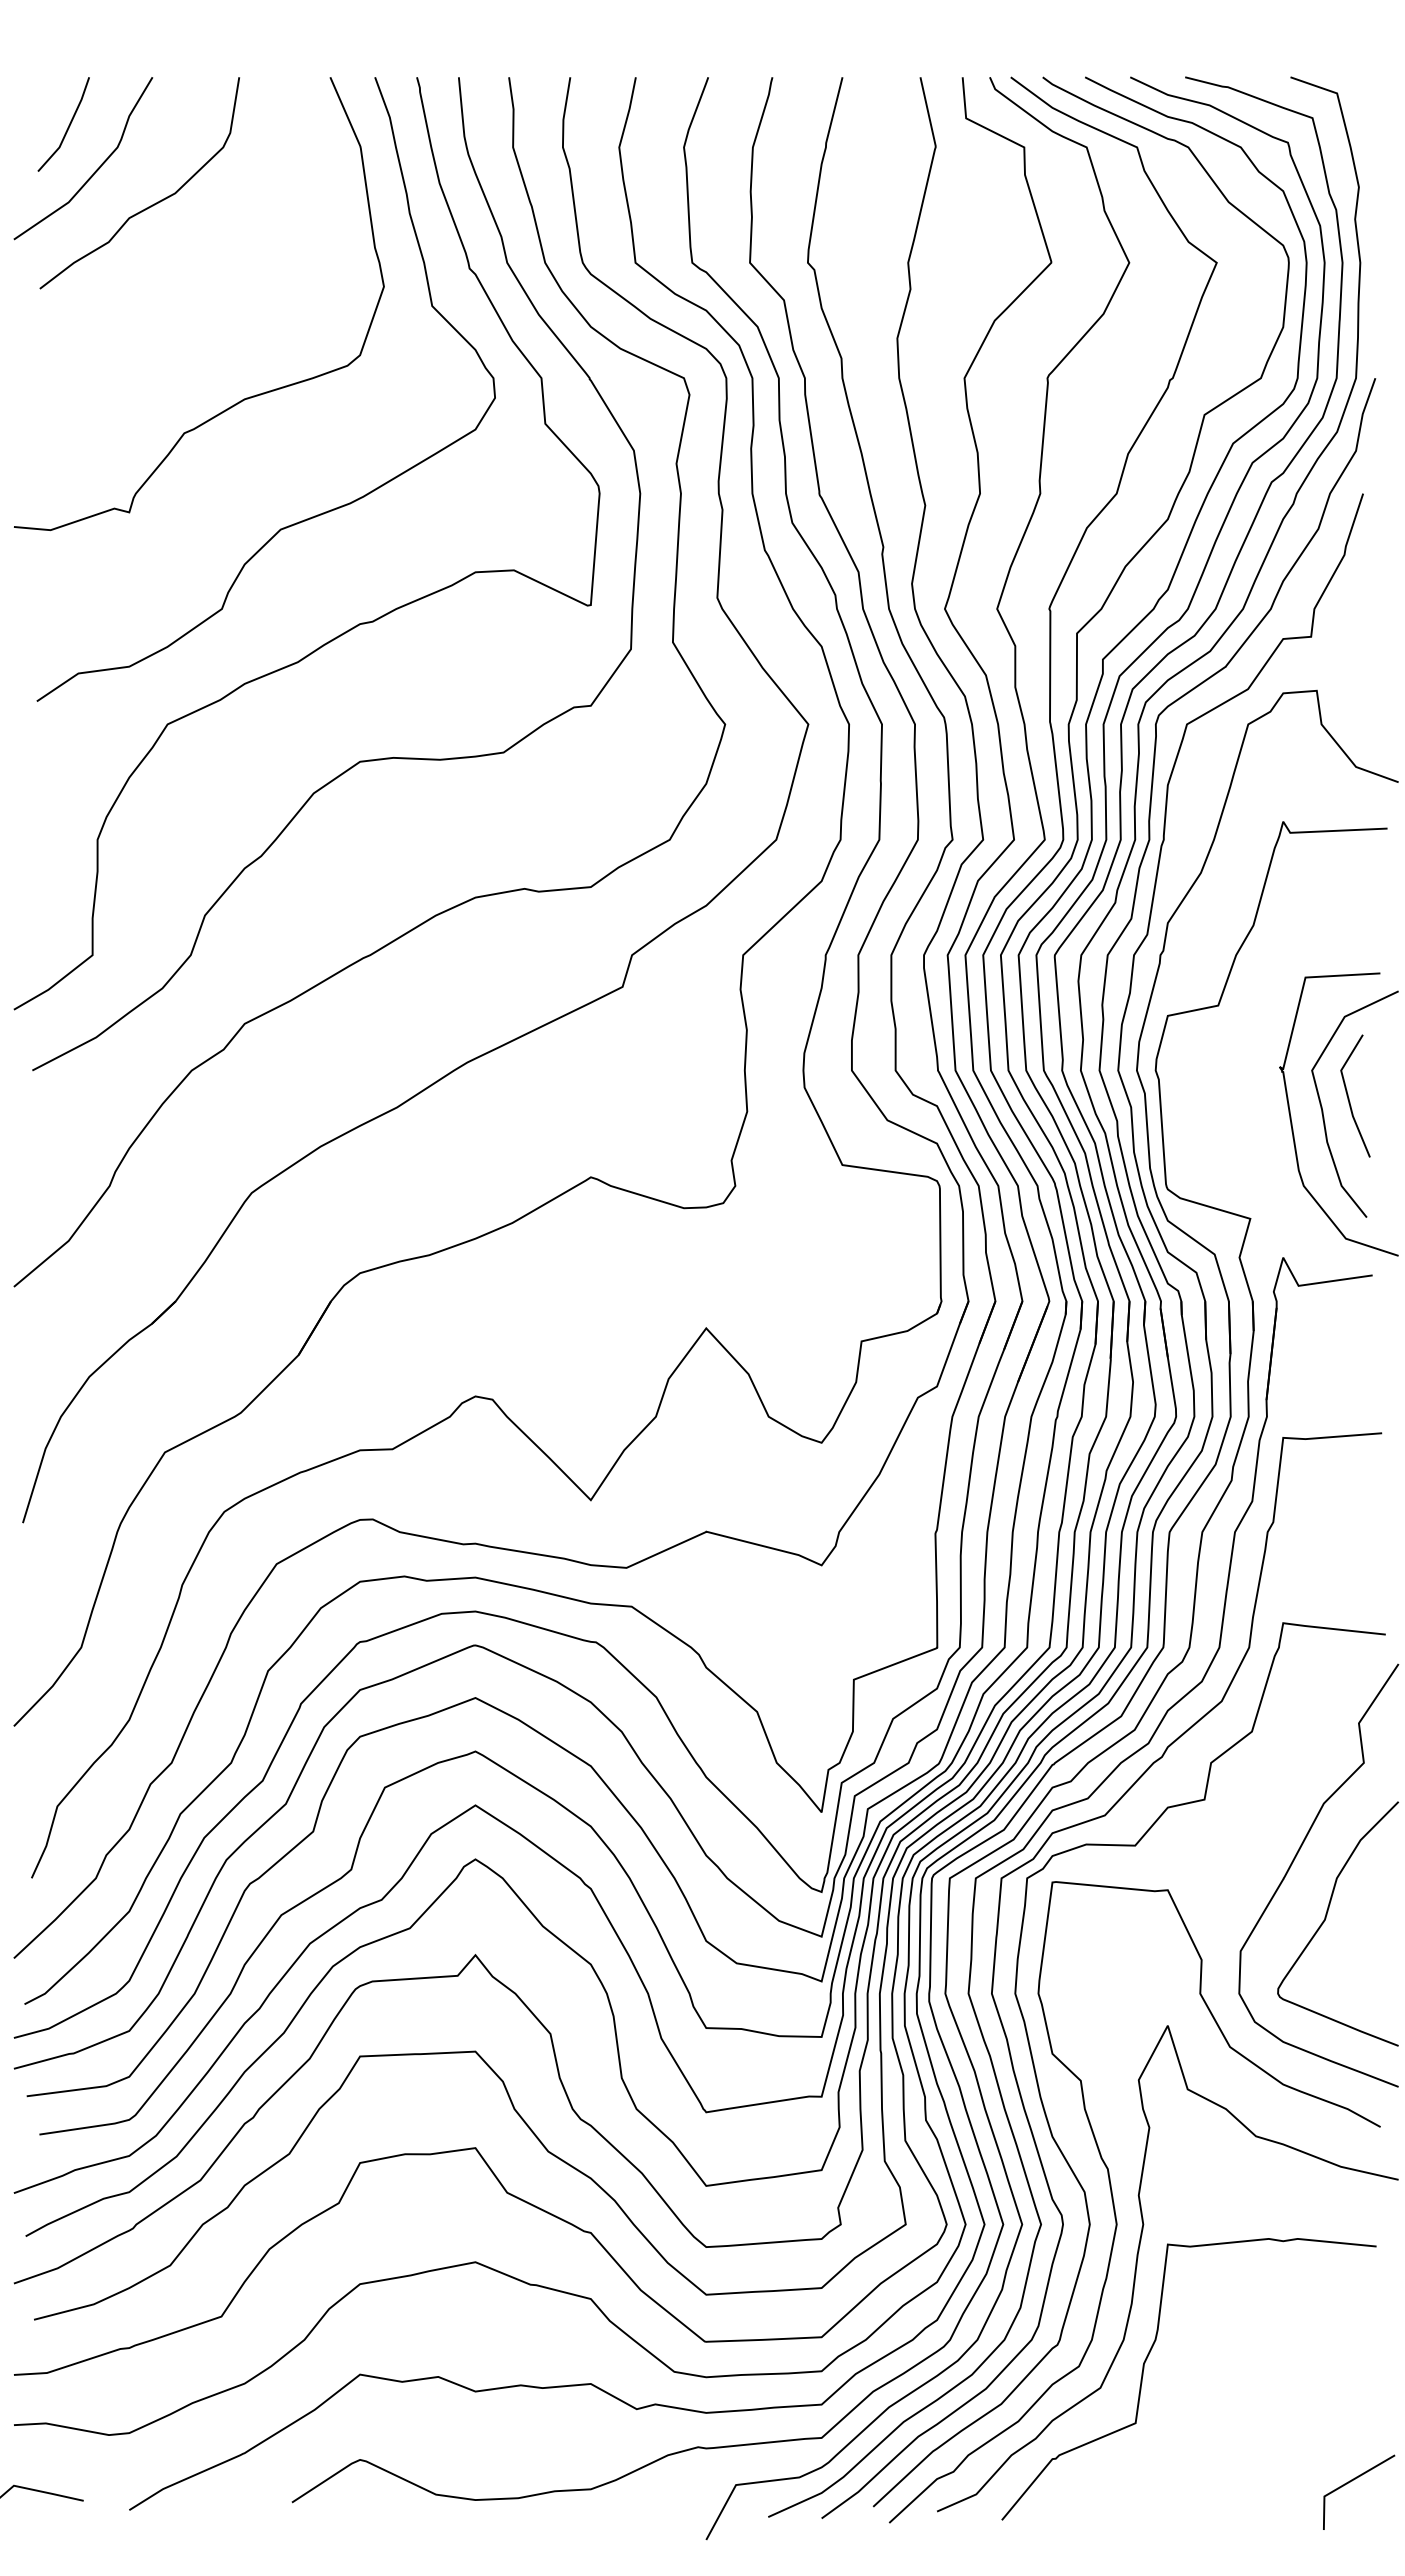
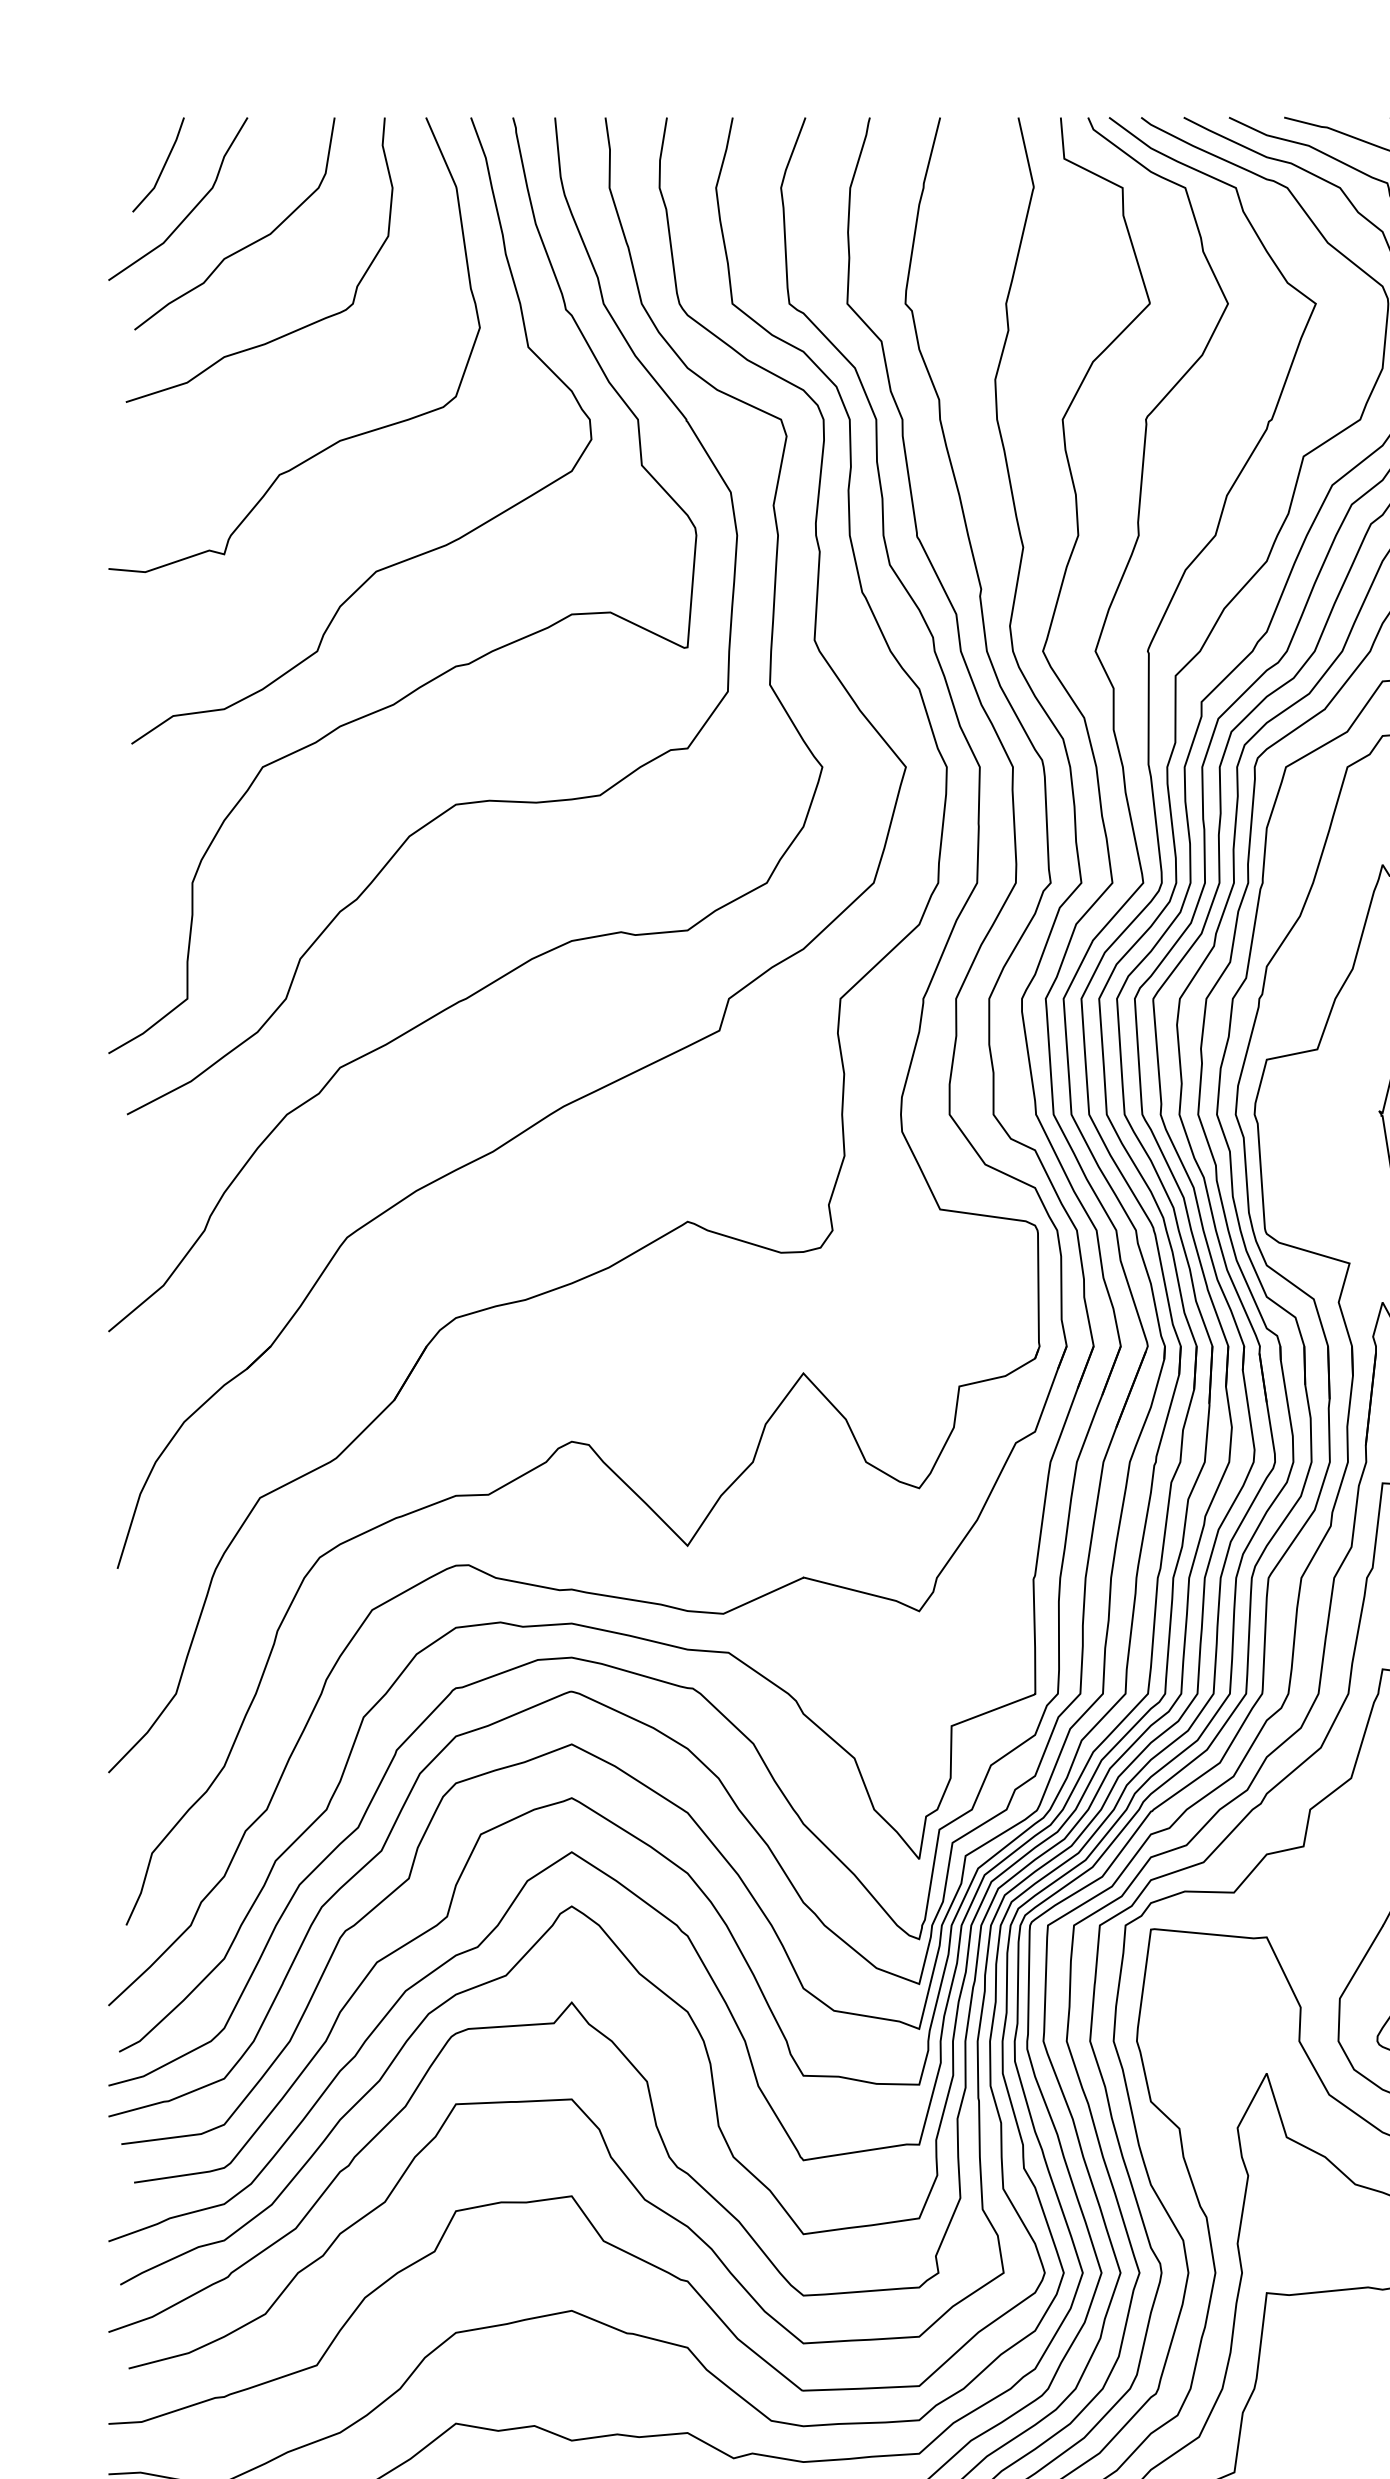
curve: (193, 291) -> (288, 332), added

